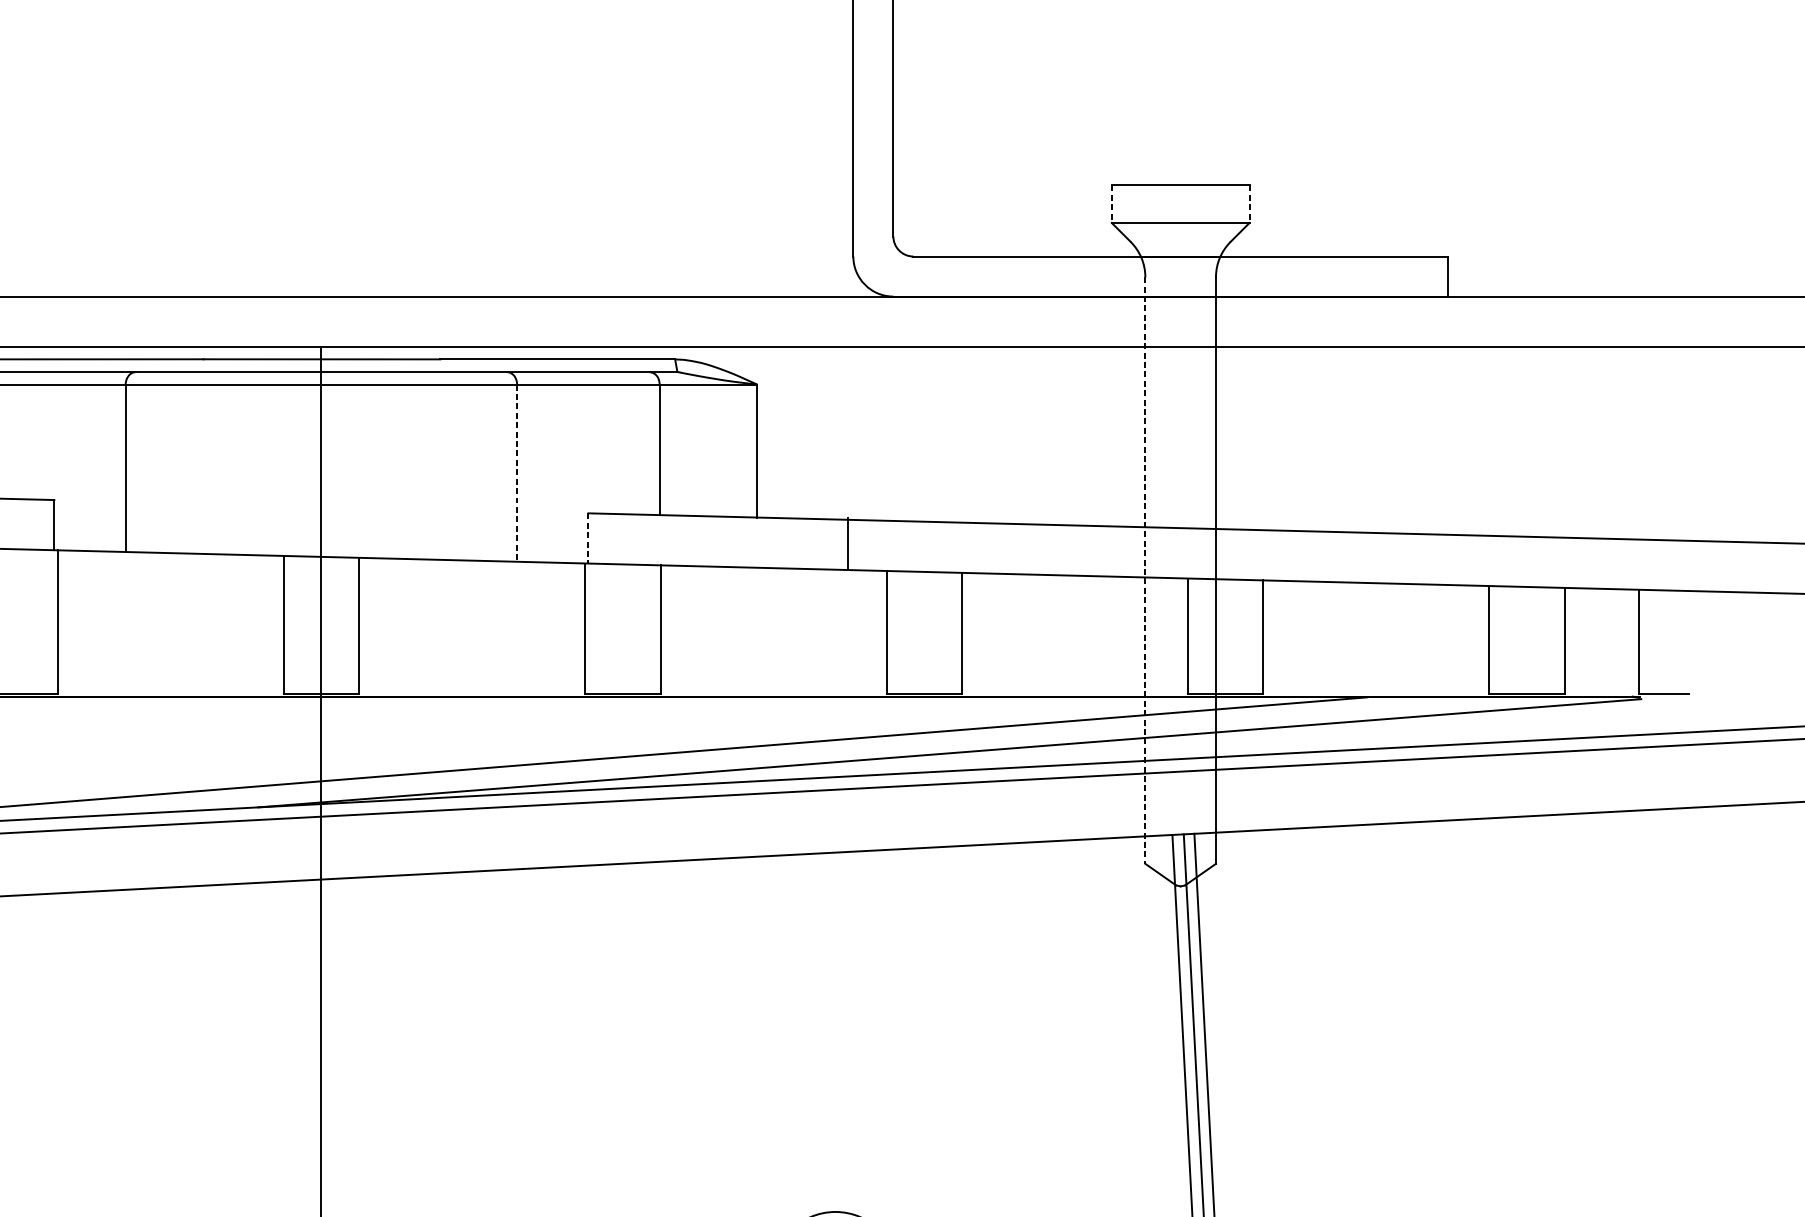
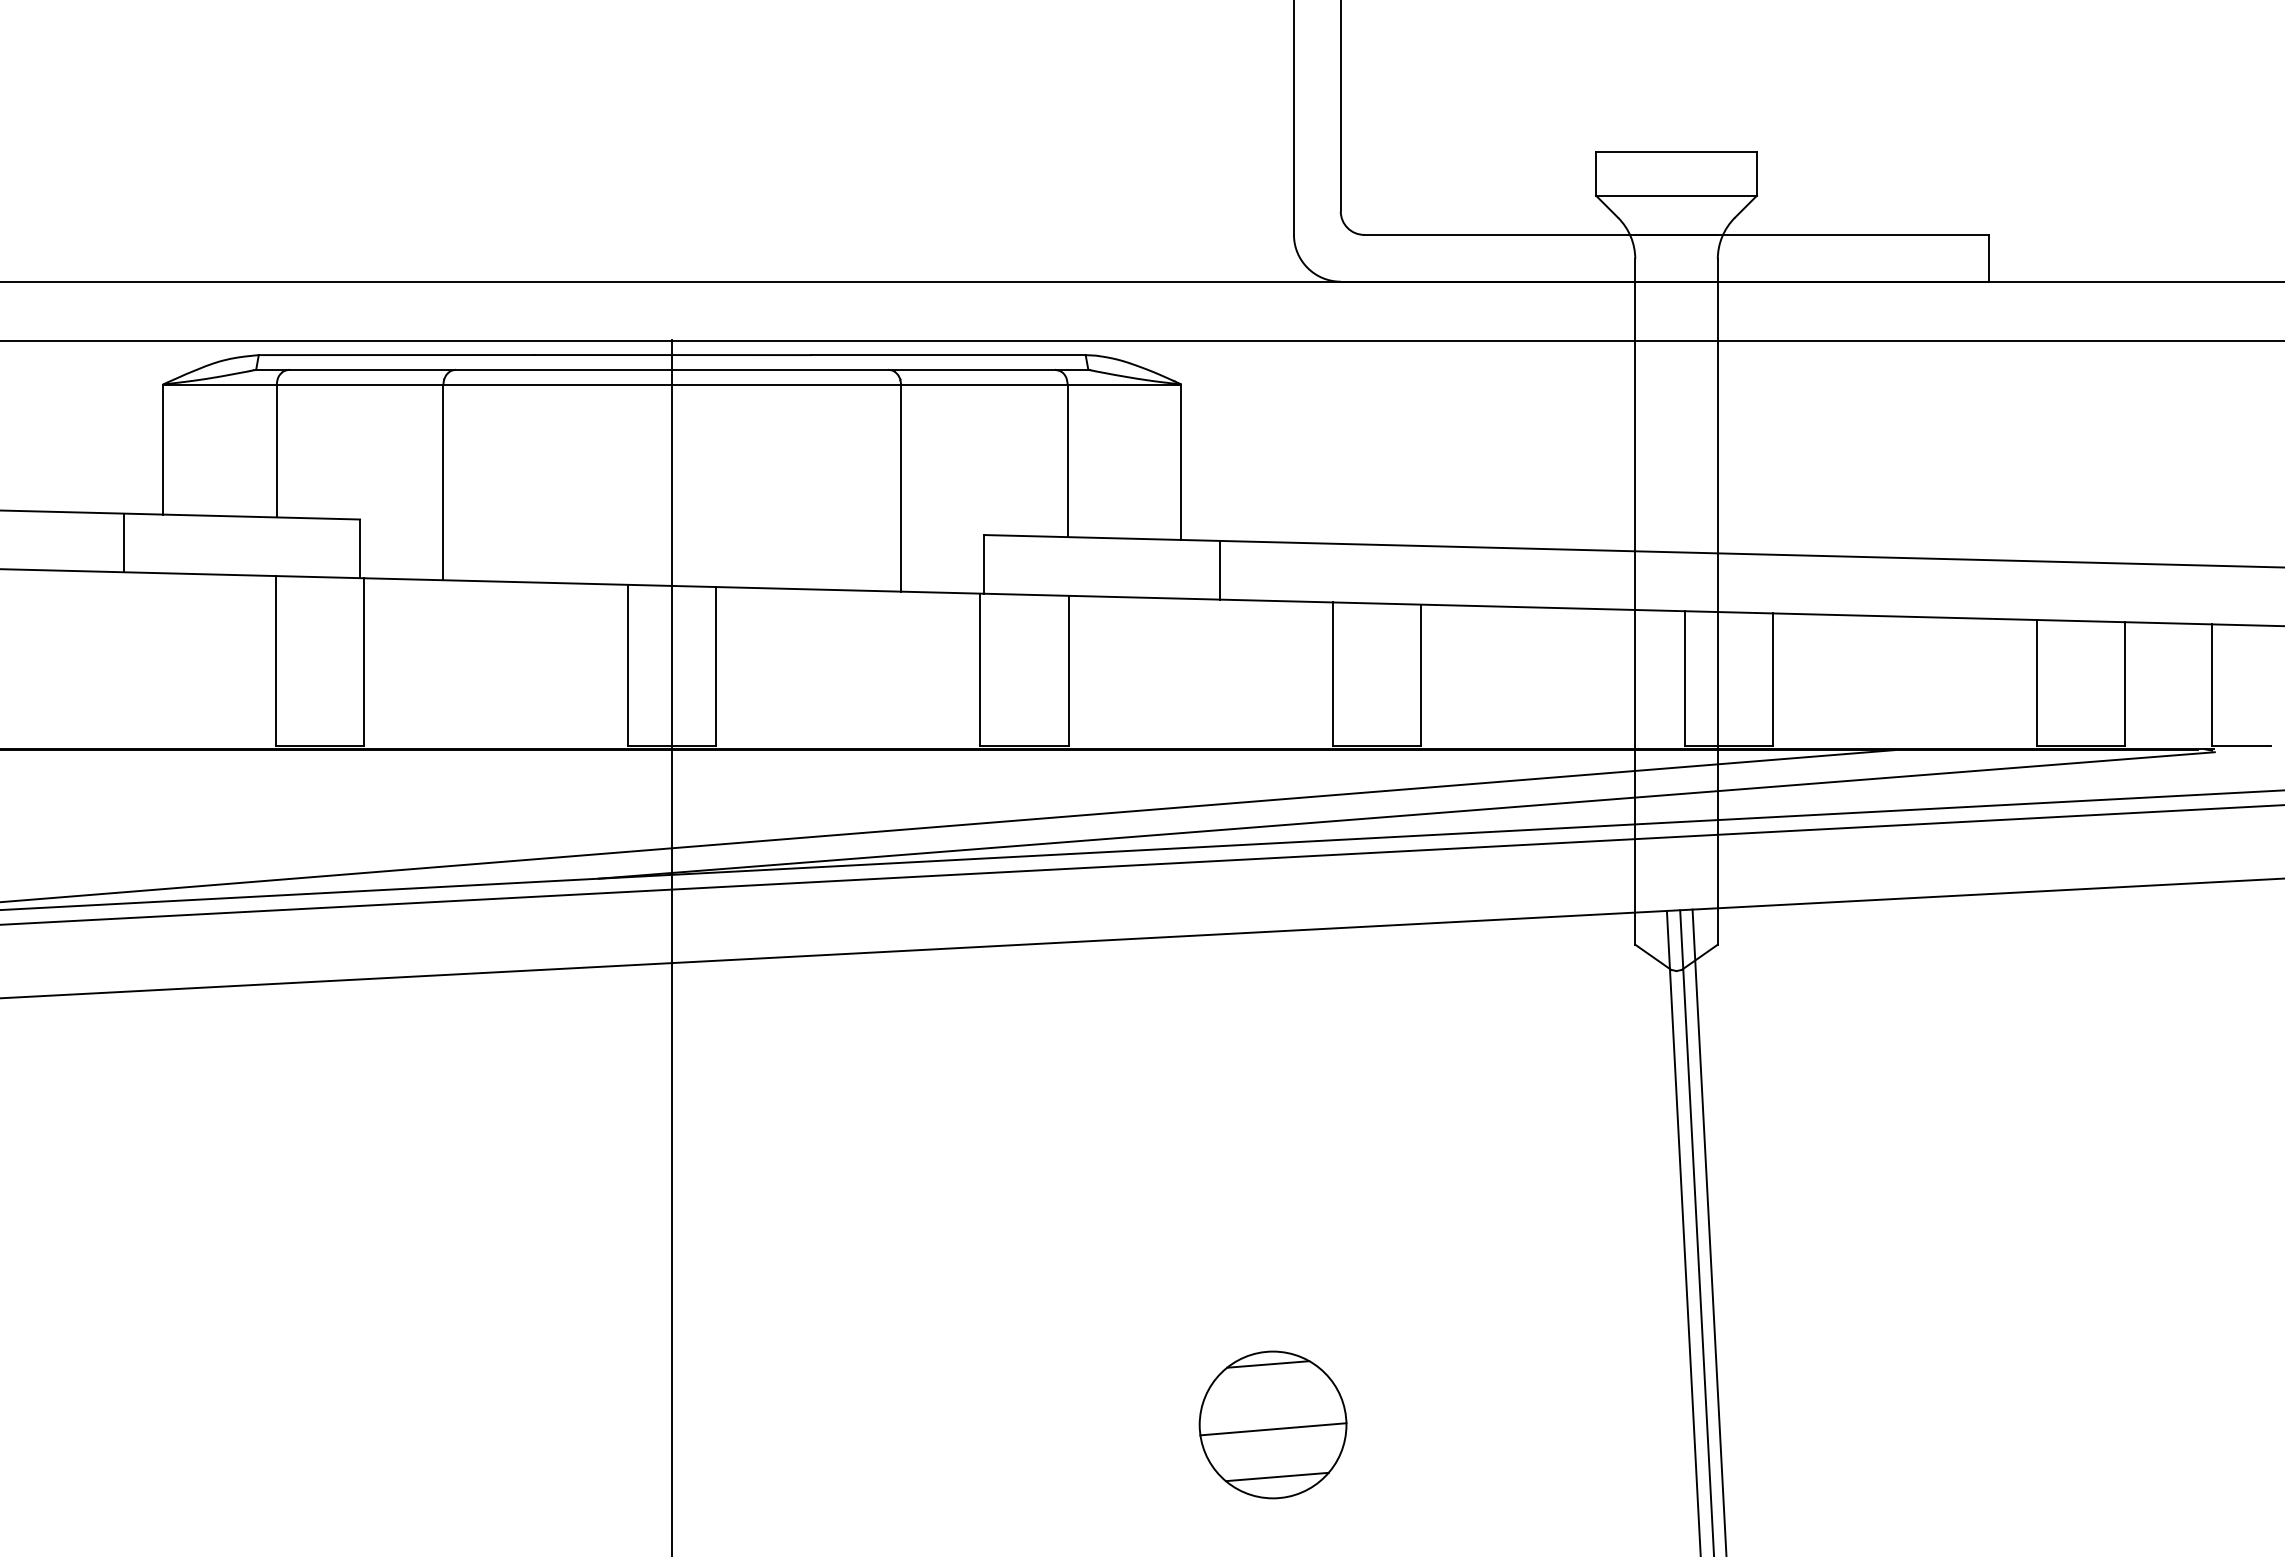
line: (1112, 203) -> (1596, 173), dashed -> solid
line: (1249, 203) -> (1757, 173), dashed -> solid
line: (517, 473) -> (901, 488), dashed -> solid
line: (588, 538) -> (984, 564), dashed -> solid
line: (848, 542) -> (1220, 569), moved
line: (1145, 570) -> (1635, 601), dashed -> solid

